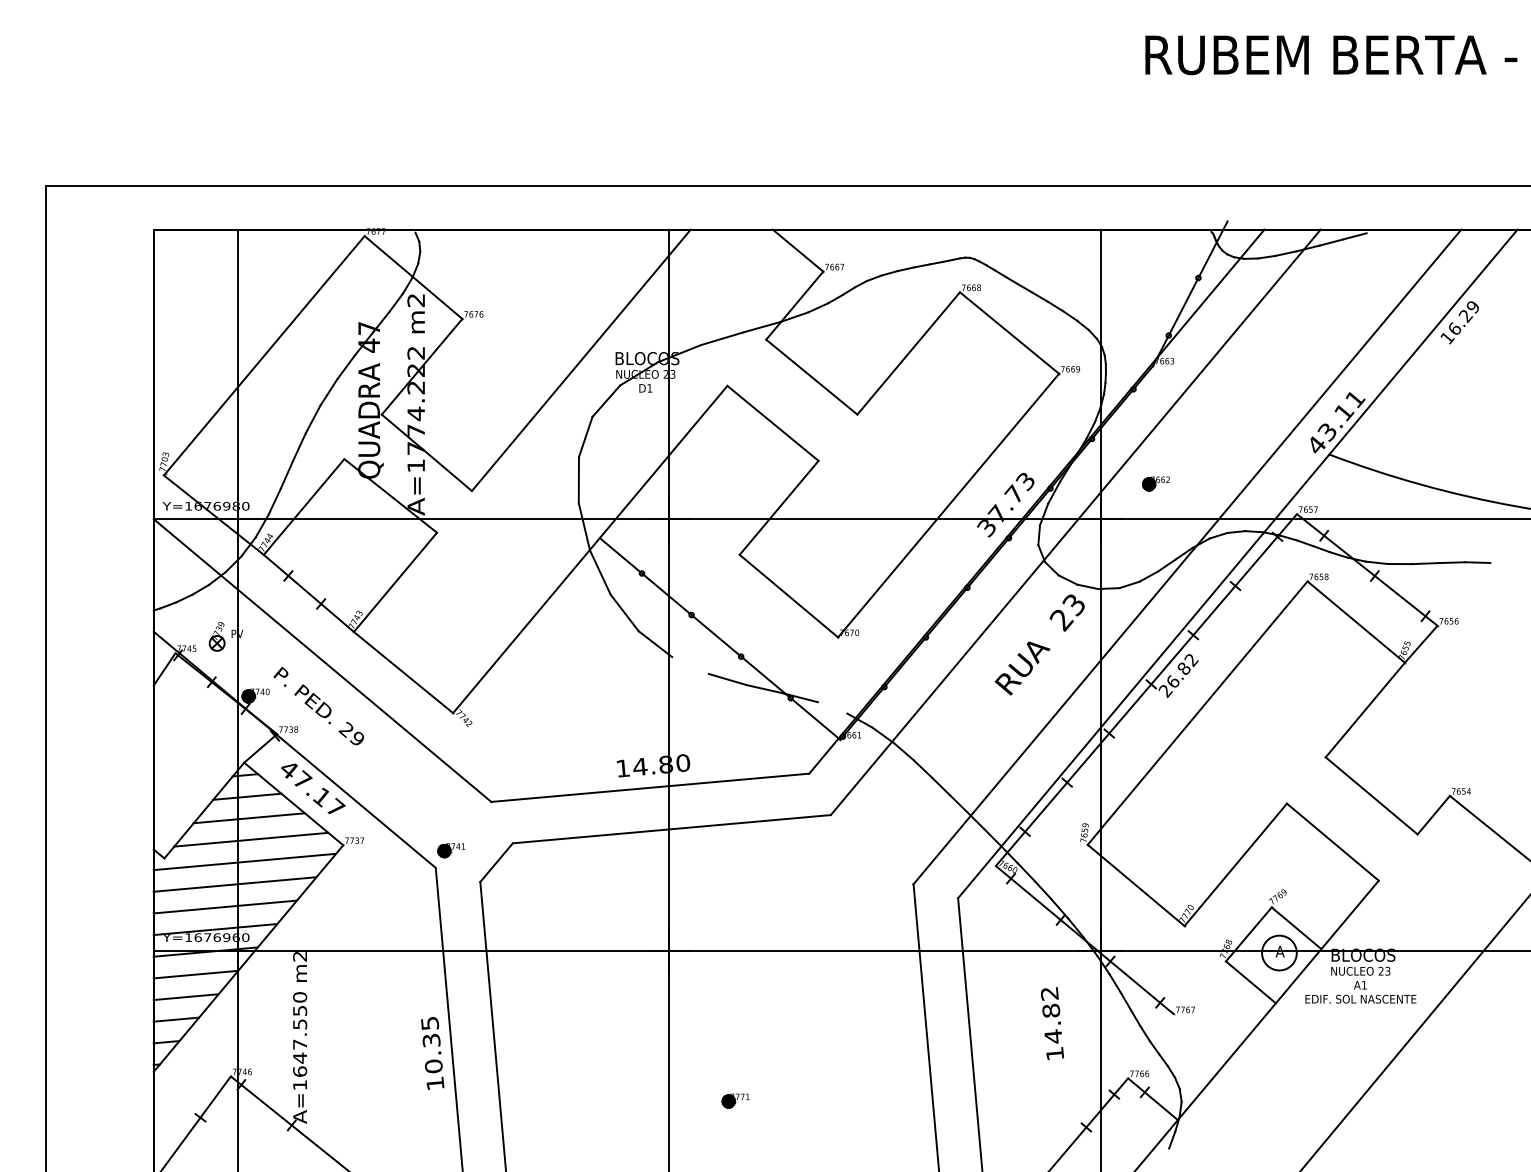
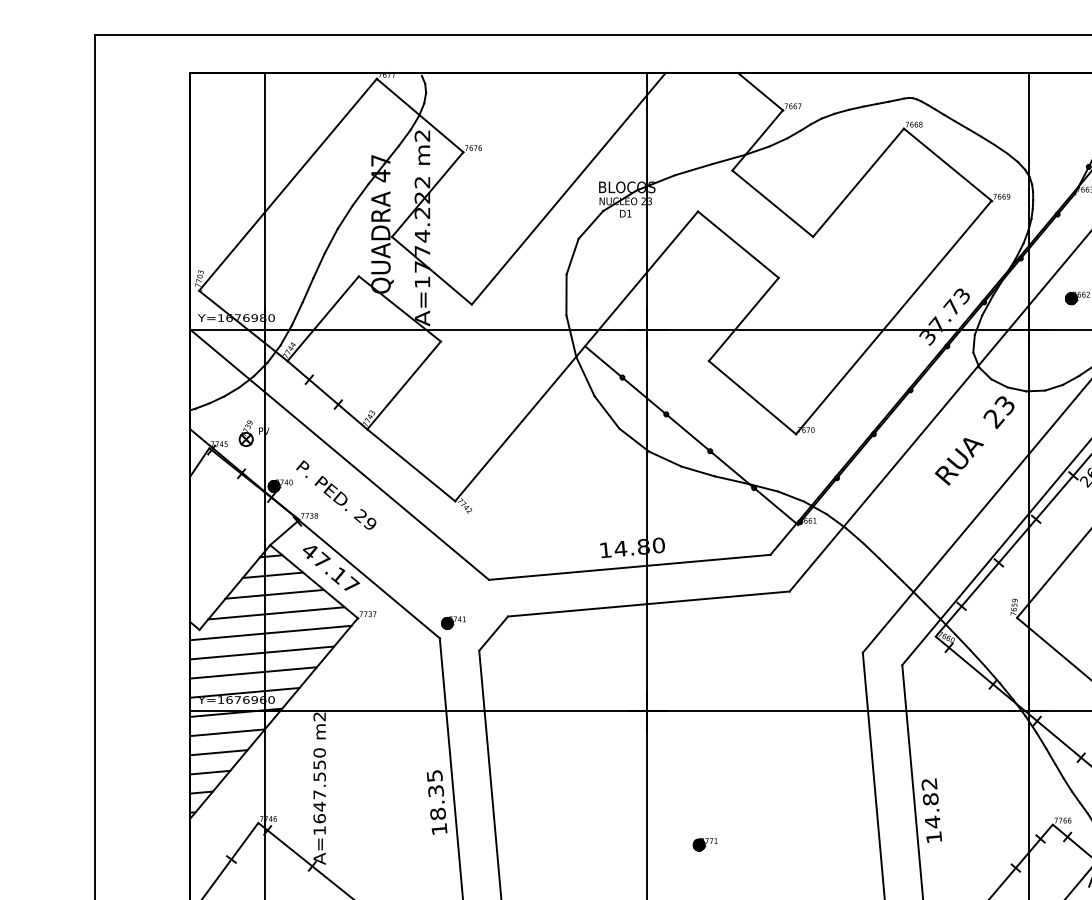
line: (690, 665) -> (665, 459), added
line: (832, 707) -> (791, 496), added
text: (1052, 1023) -> (931, 810), moved
text: (433, 1066) -> (437, 814), 10.35 -> 18.35

